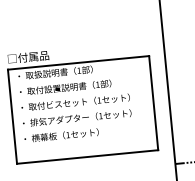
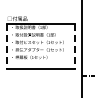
line: (153, 103) -> (74, 46), solid -> dashed
line: (12, 117) -> (7, 46), solid -> dashed

